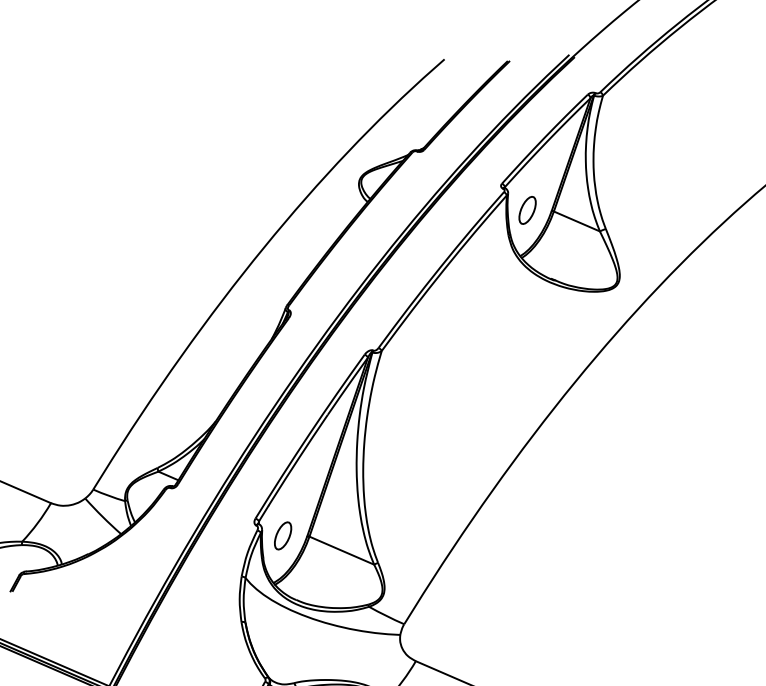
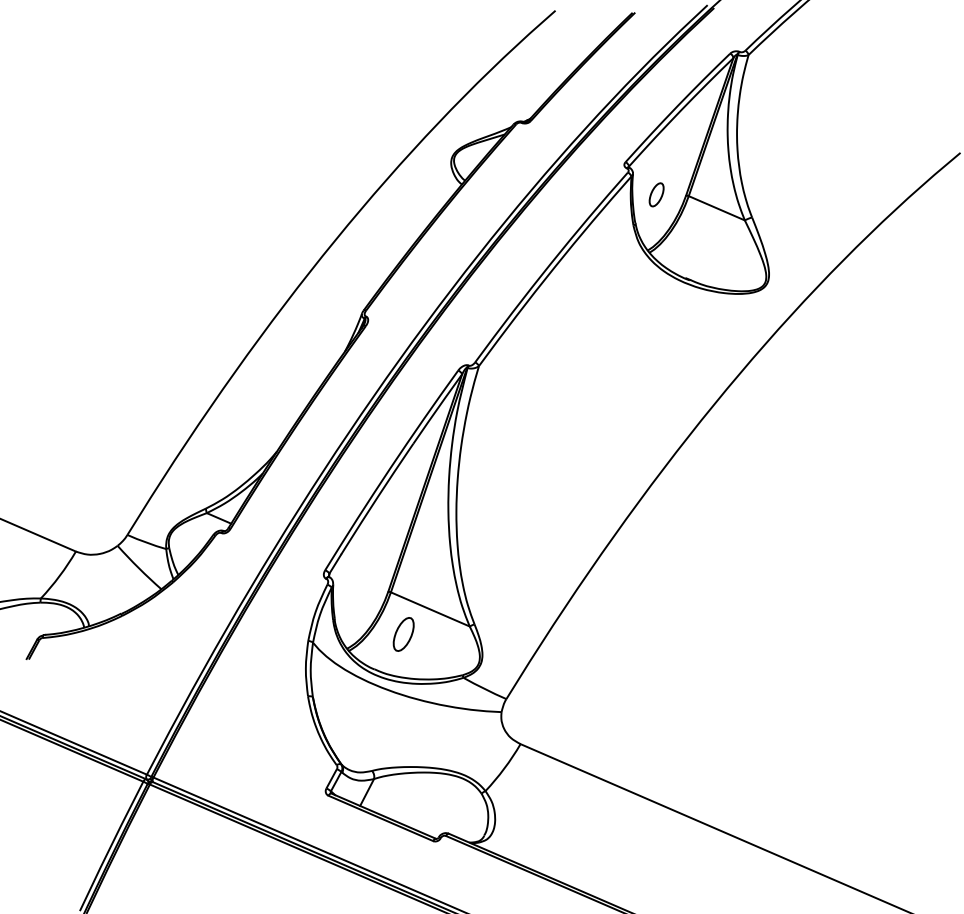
part: (527, 210) -> (656, 194), size x0.7
part: (282, 535) -> (403, 634), moved

